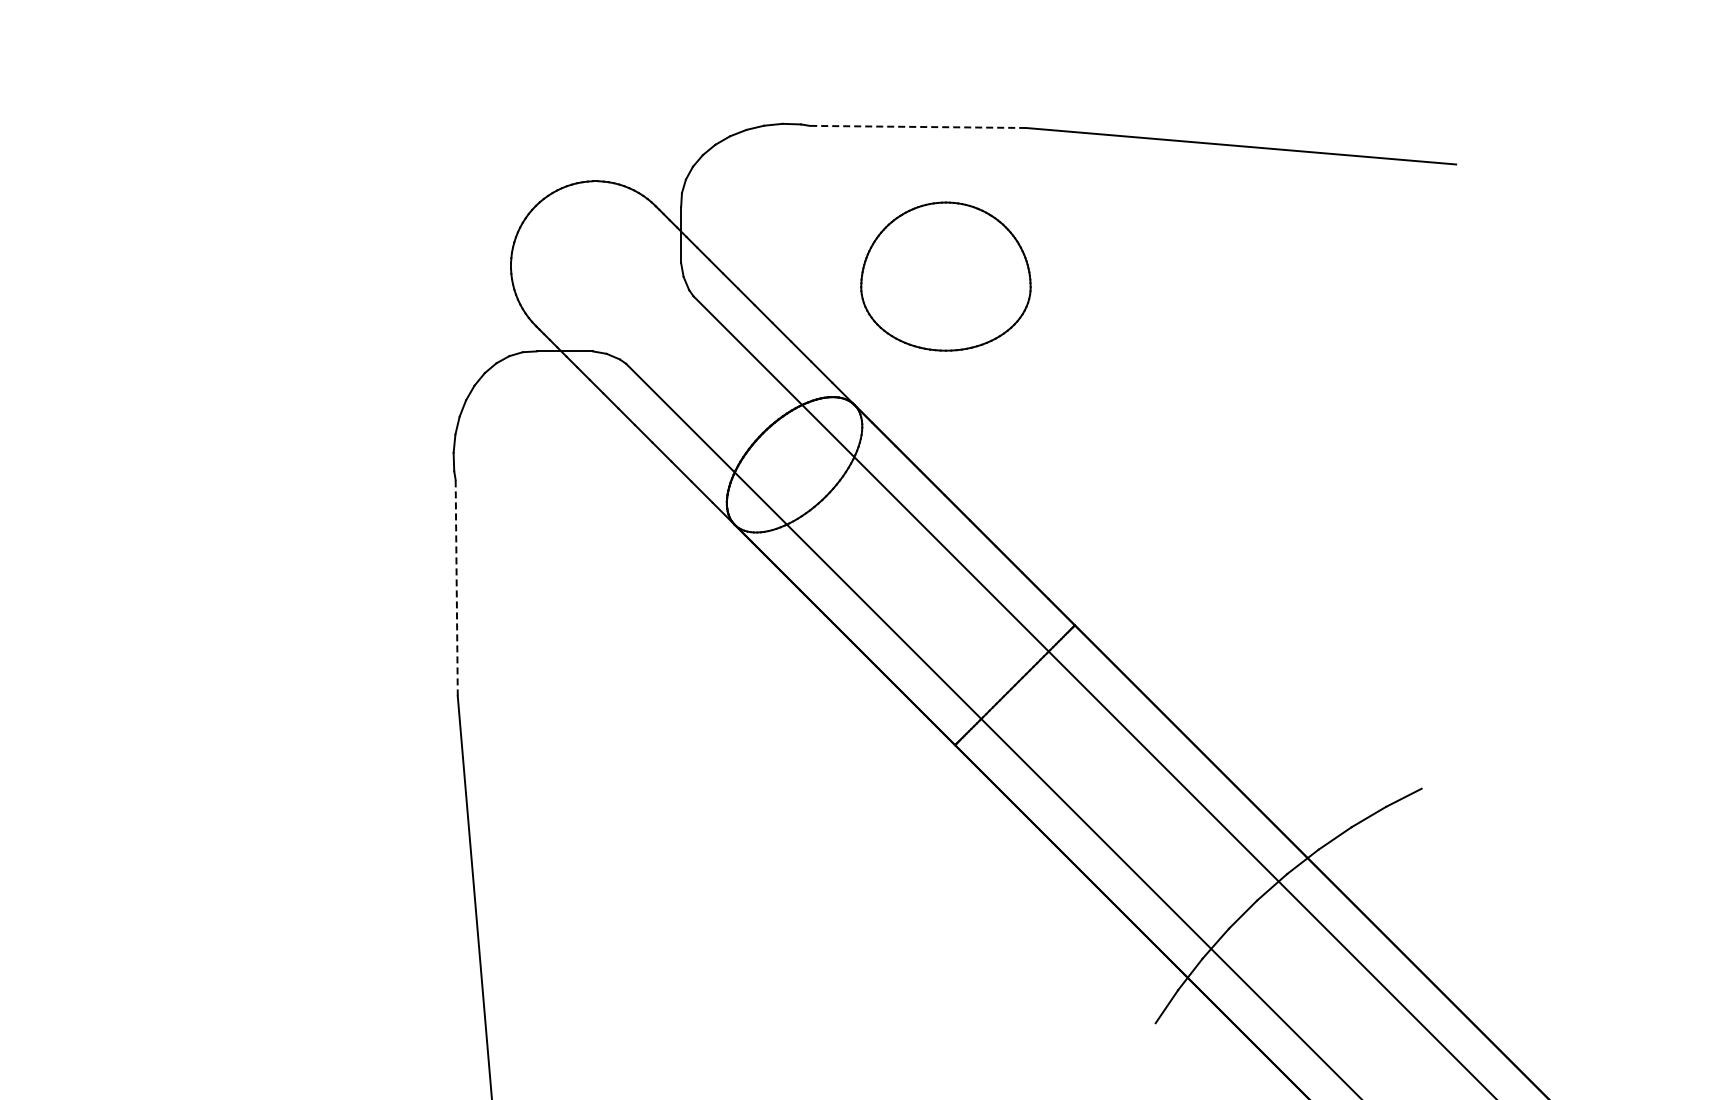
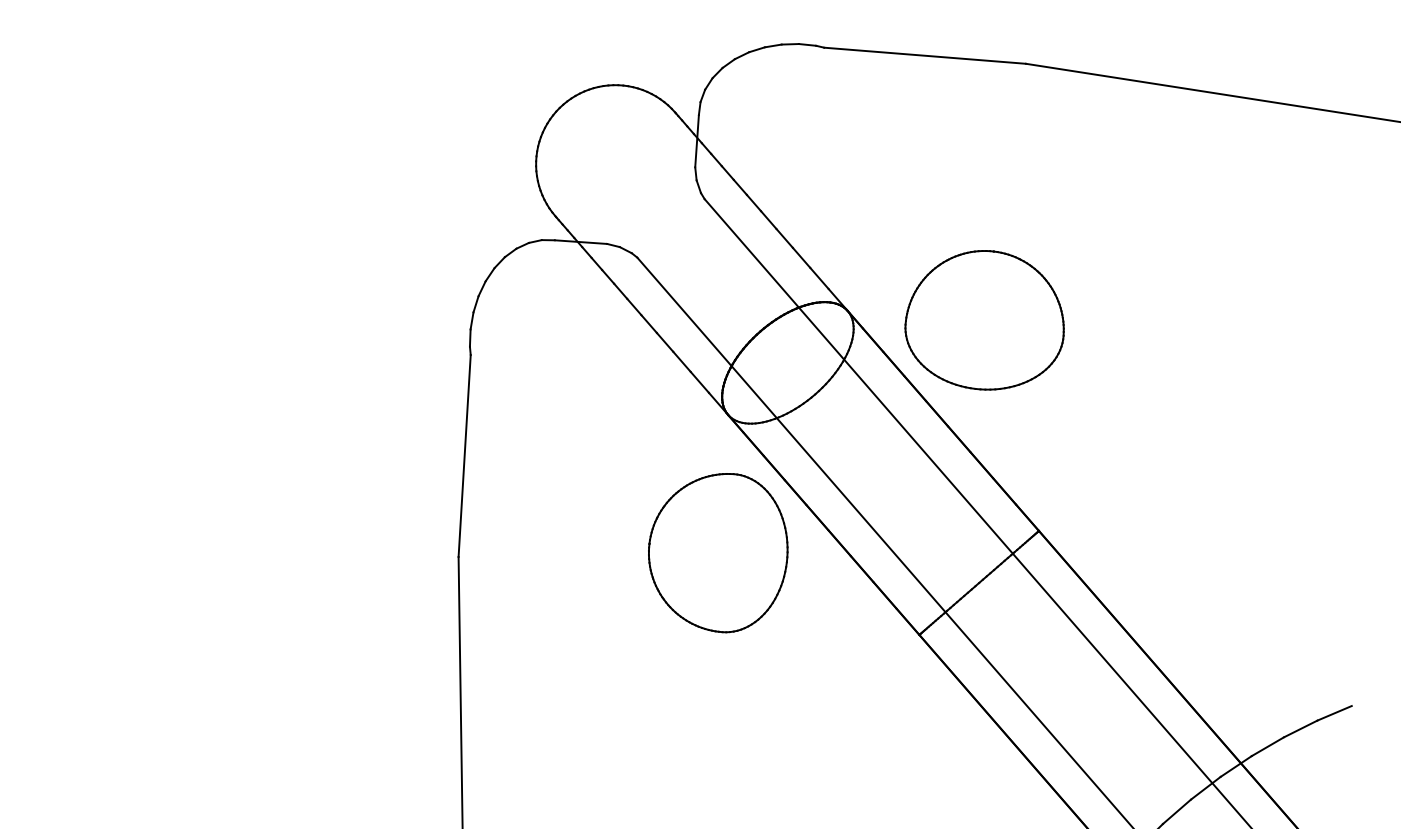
line: (917, 126) -> (924, 55), dashed -> solid
part: (945, 276) -> (984, 320), moved
line: (456, 587) -> (464, 455), dashed -> solid
part: (734, 671) -> (718, 551), added

